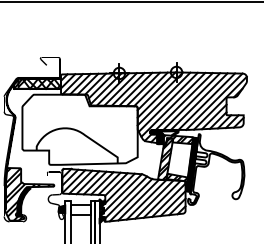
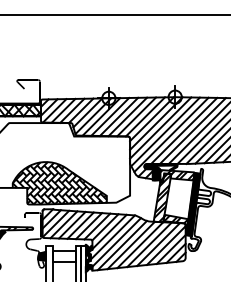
hatch: (76, 146) -> (58, 183), added

